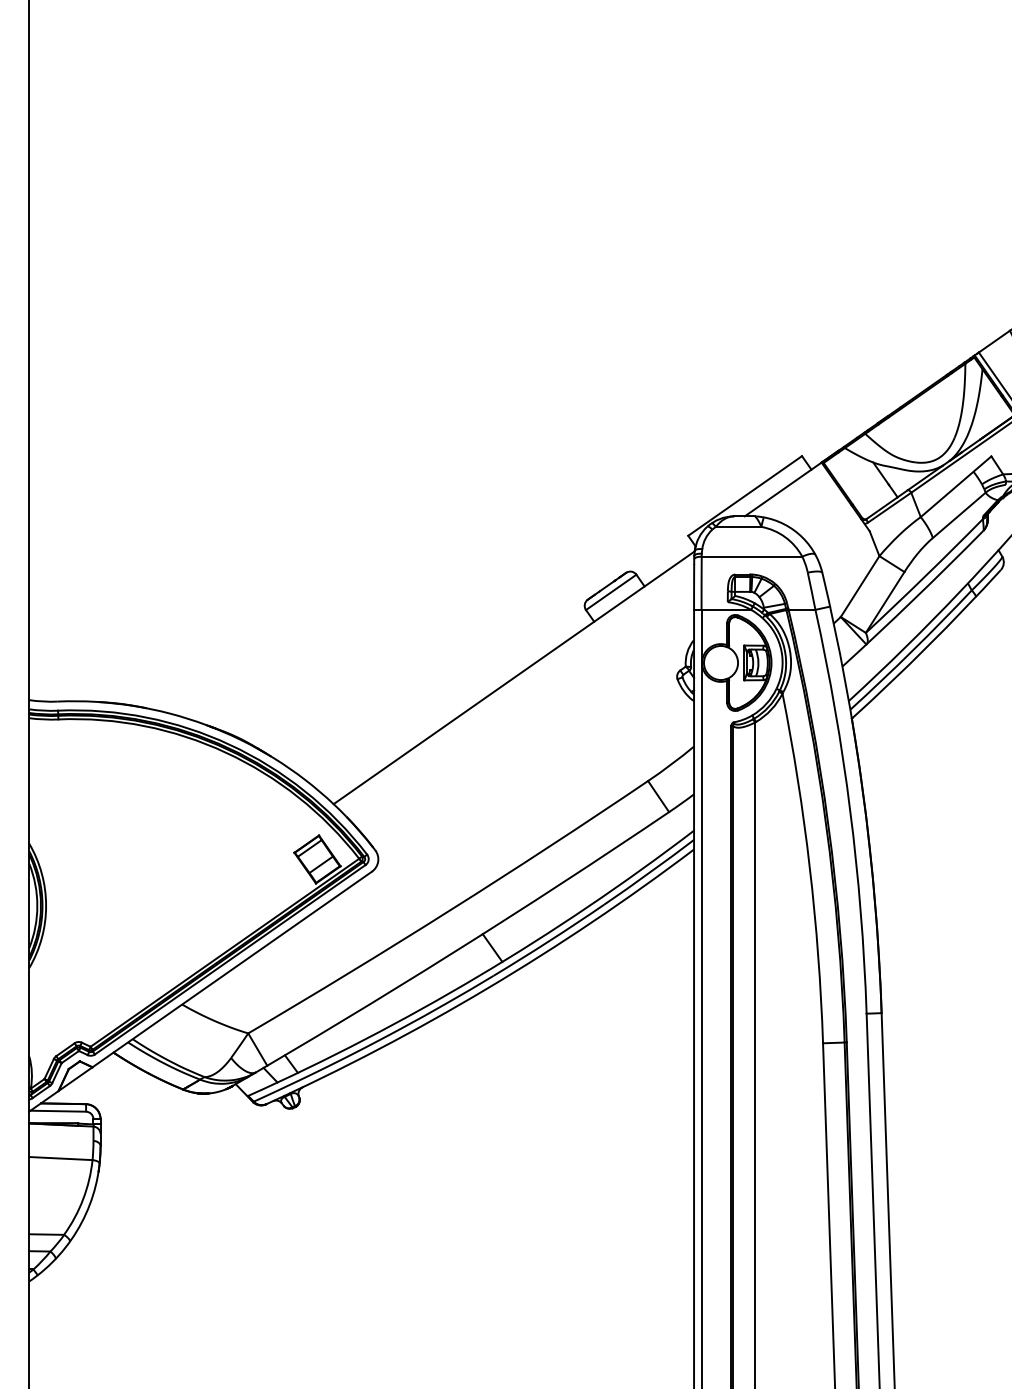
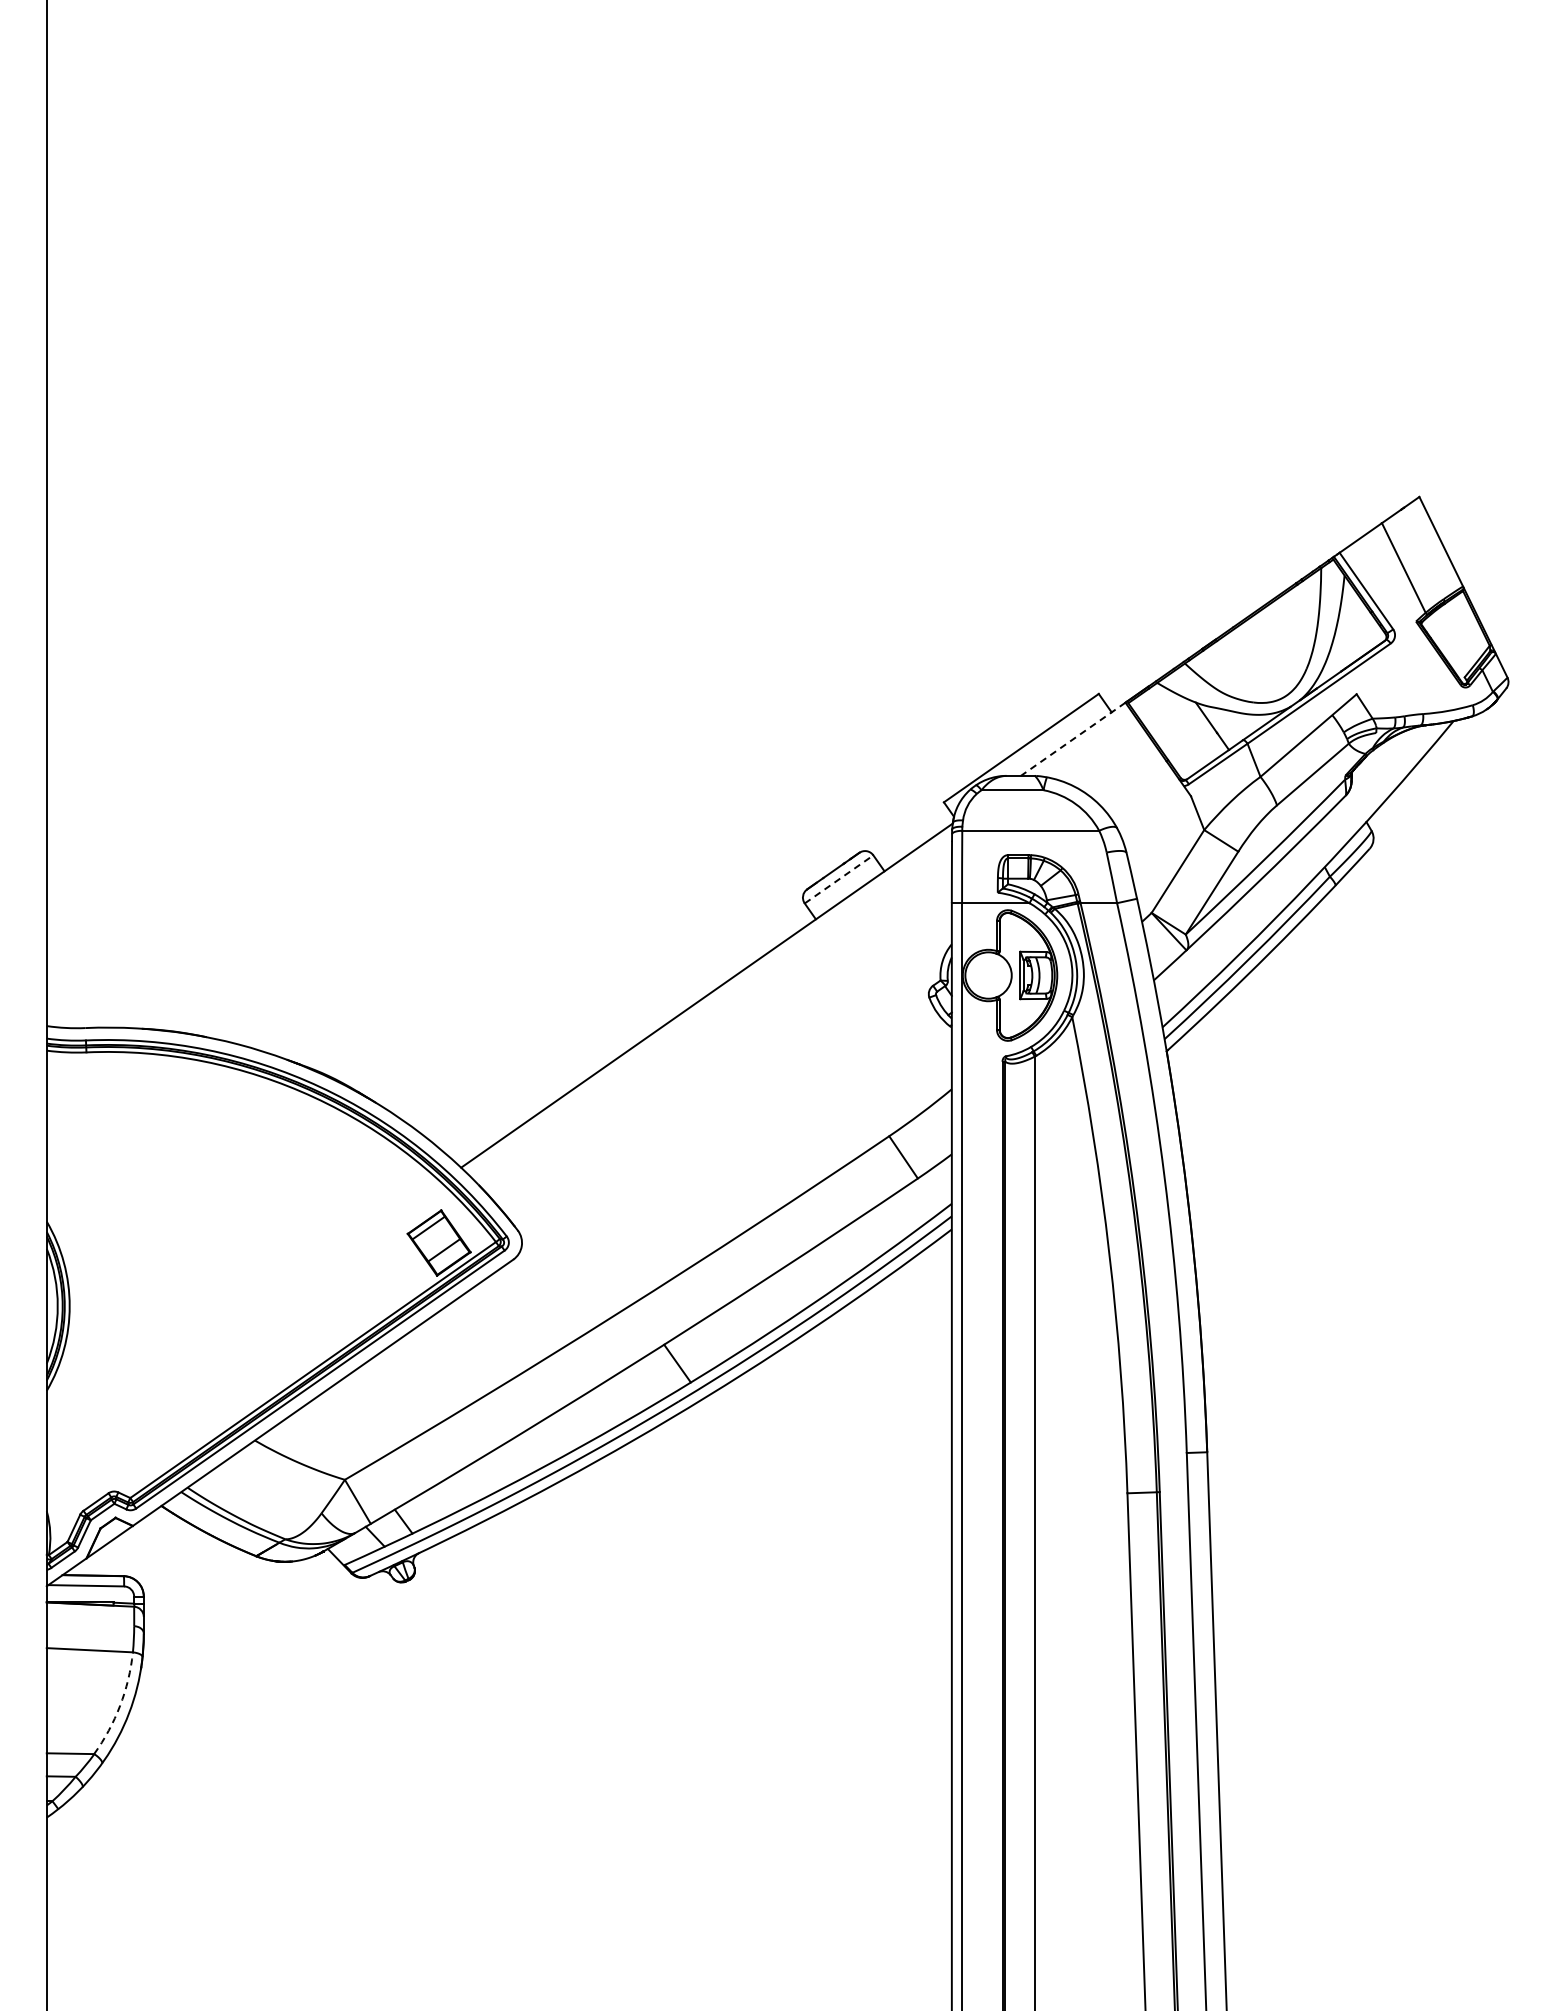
line: (783, 489) -> (1073, 739), solid -> dashed
line: (611, 592) -> (839, 879), solid -> dashed
arc: (83, 1199) -> (120, 1705), solid -> dashed

